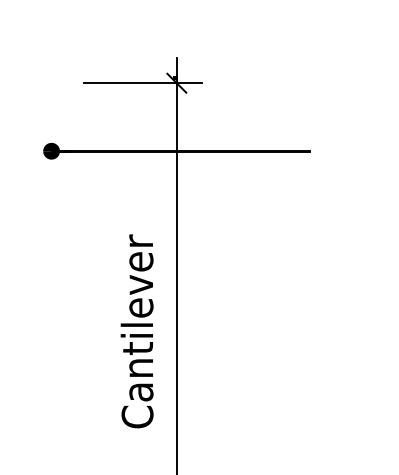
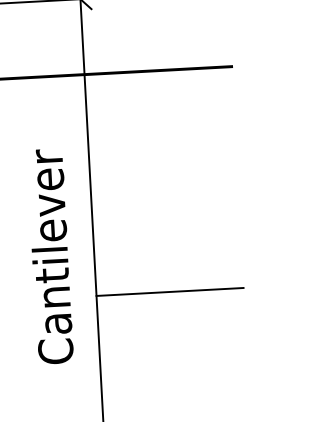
text: (136, 331) -> (49, 256), moved
line: (242, 351) -> (169, 292), added

